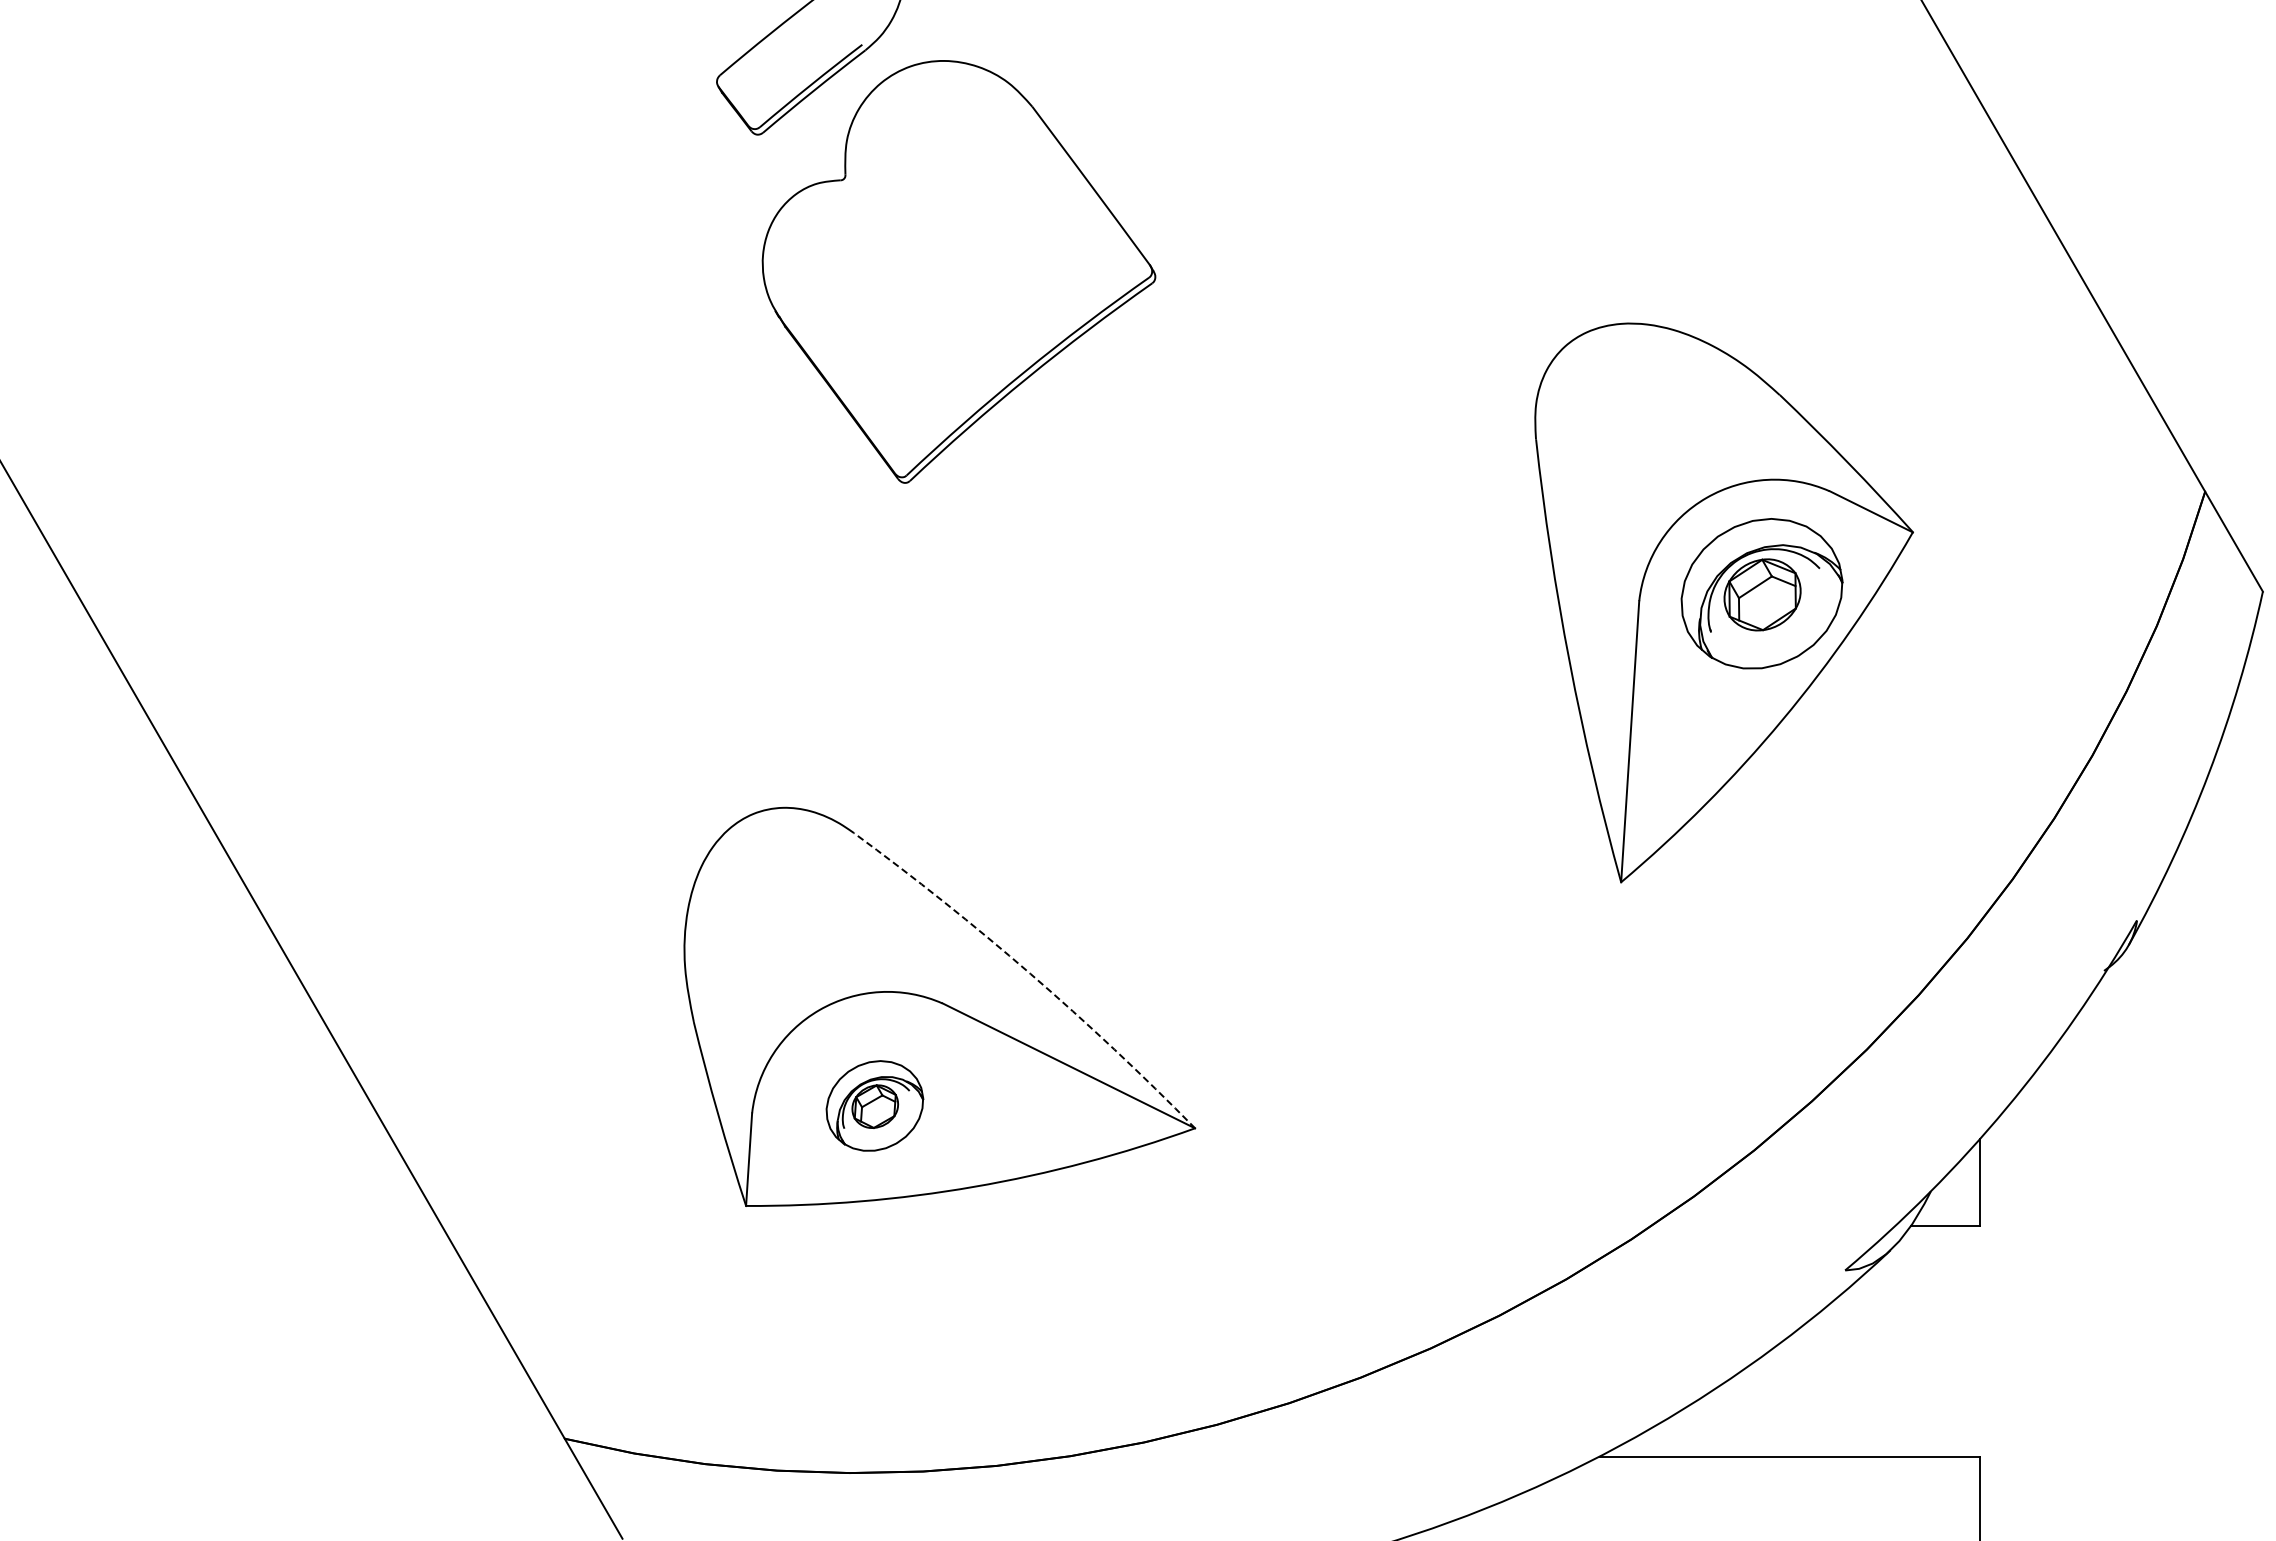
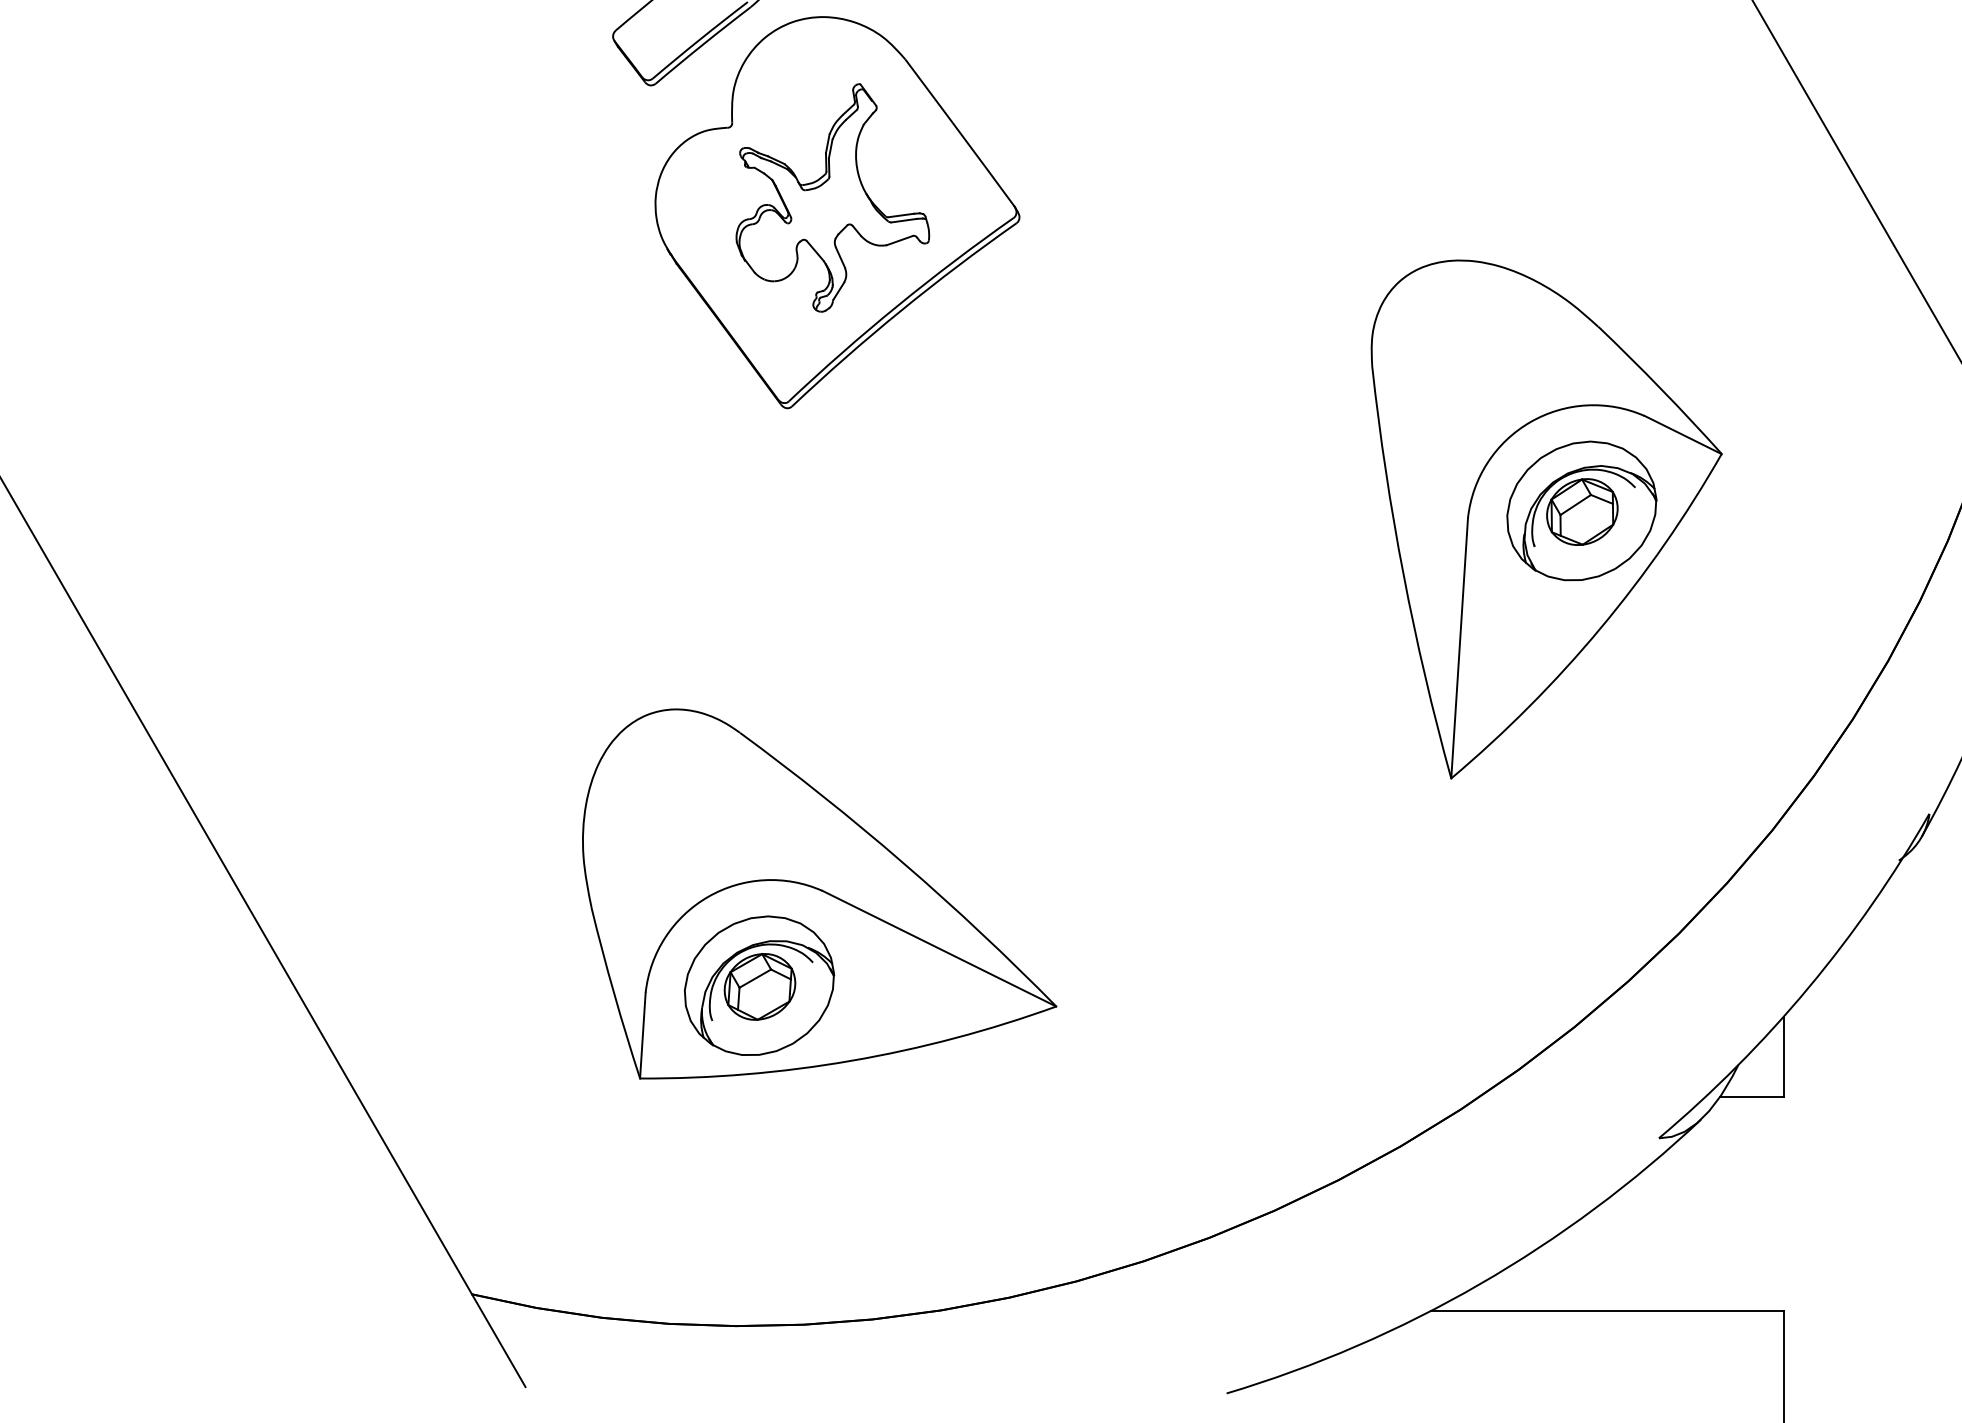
part: (953, 255) -> (832, 197), added
arc: (1030, 973) -> (903, 863), dashed -> solid
part: (874, 1105) -> (759, 985), size x1.67

